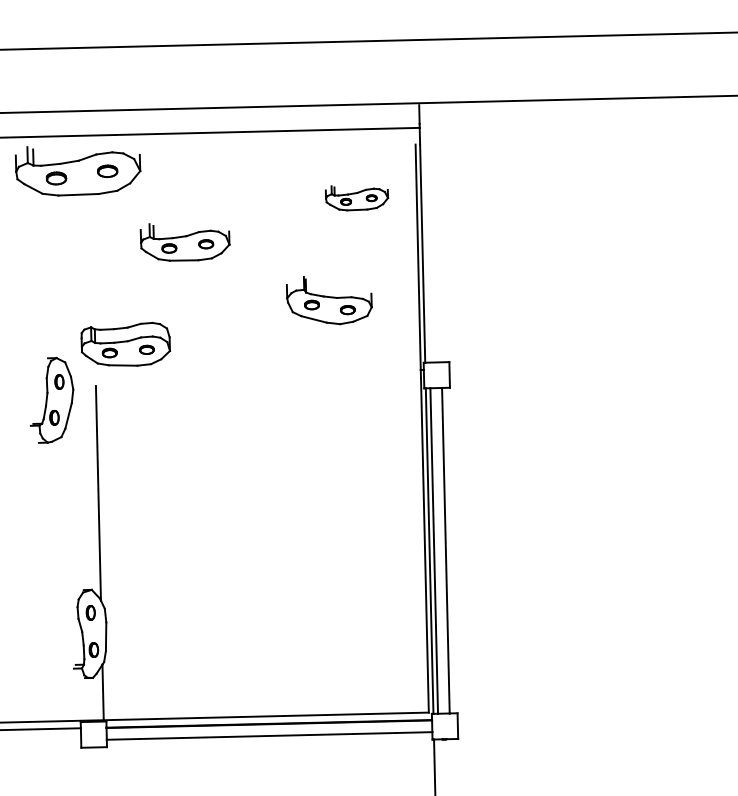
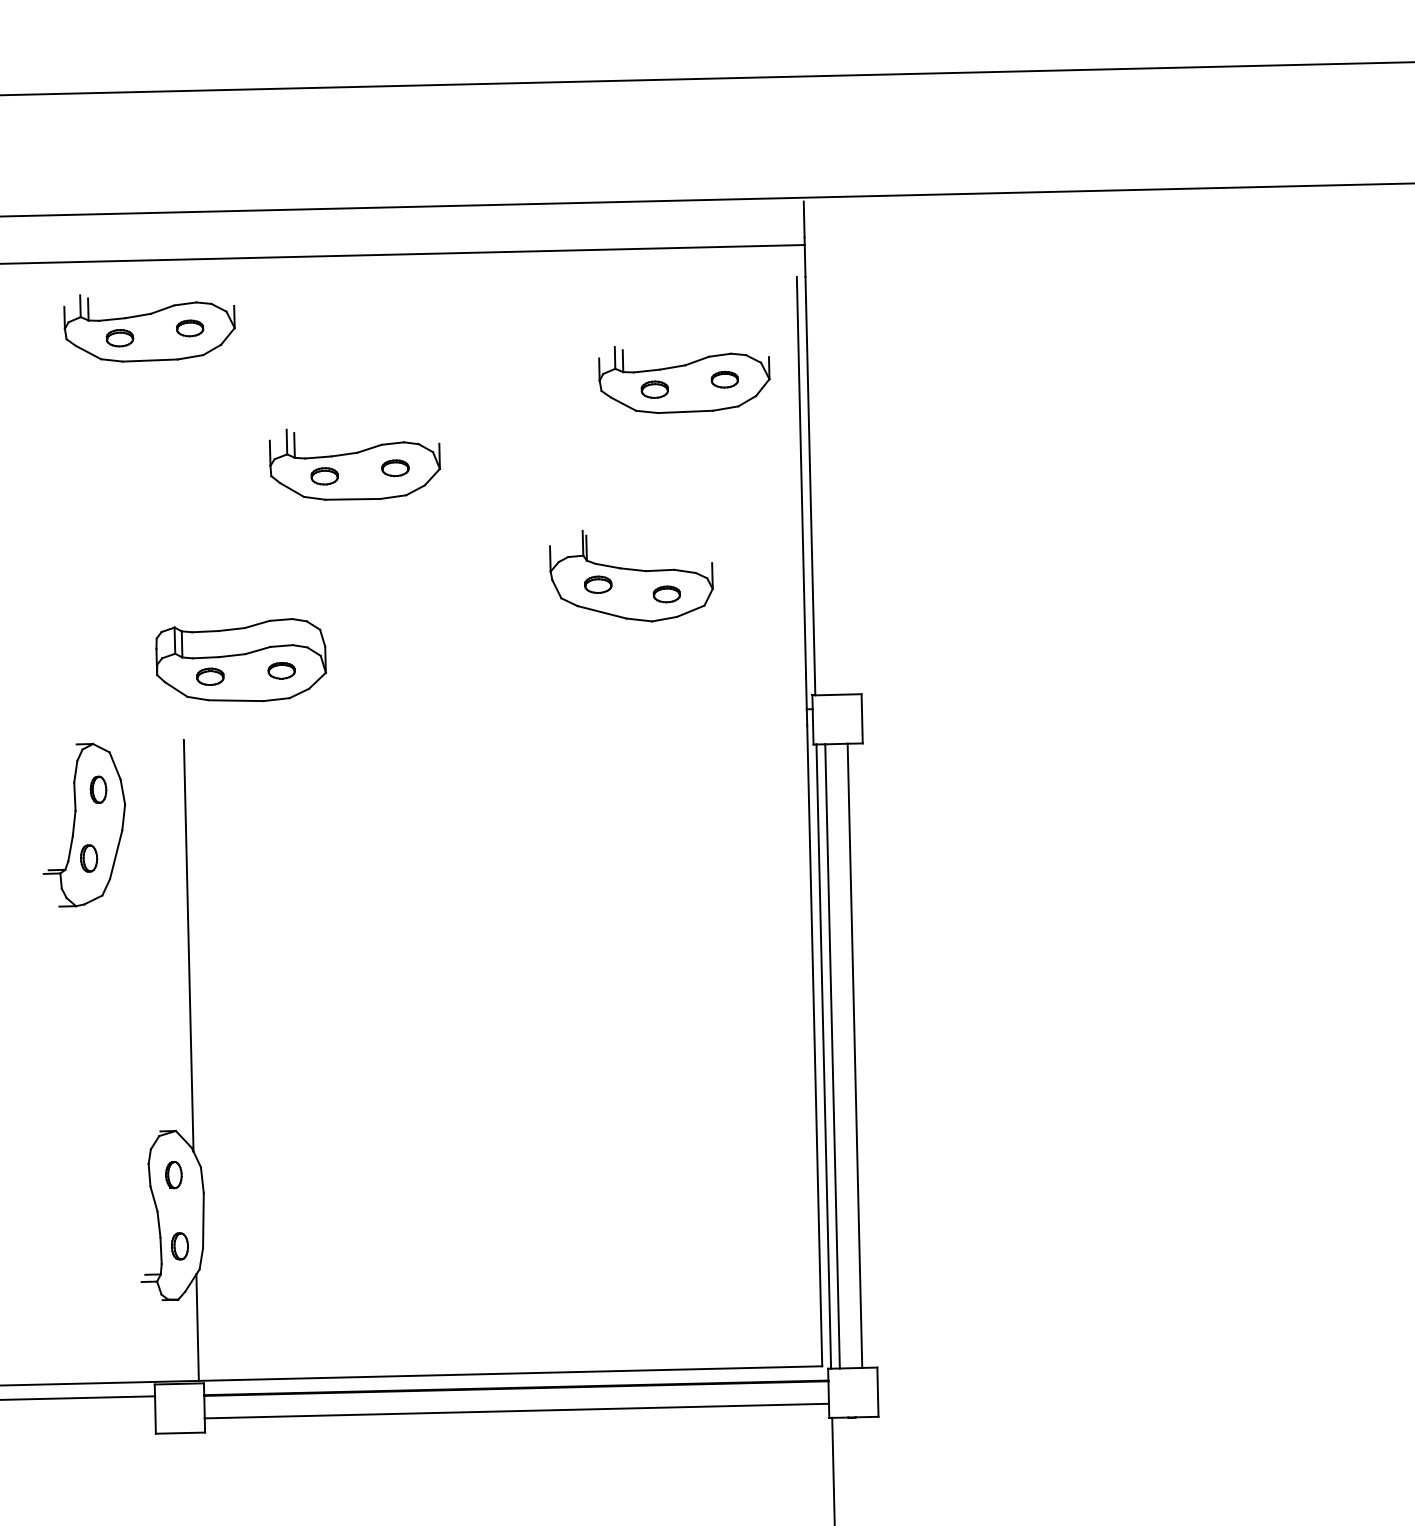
part: (77, 171) -> (148, 328), size x0.71
part: (356, 198) -> (683, 380), size x1.43
part: (52, 400) -> (85, 825), moved

